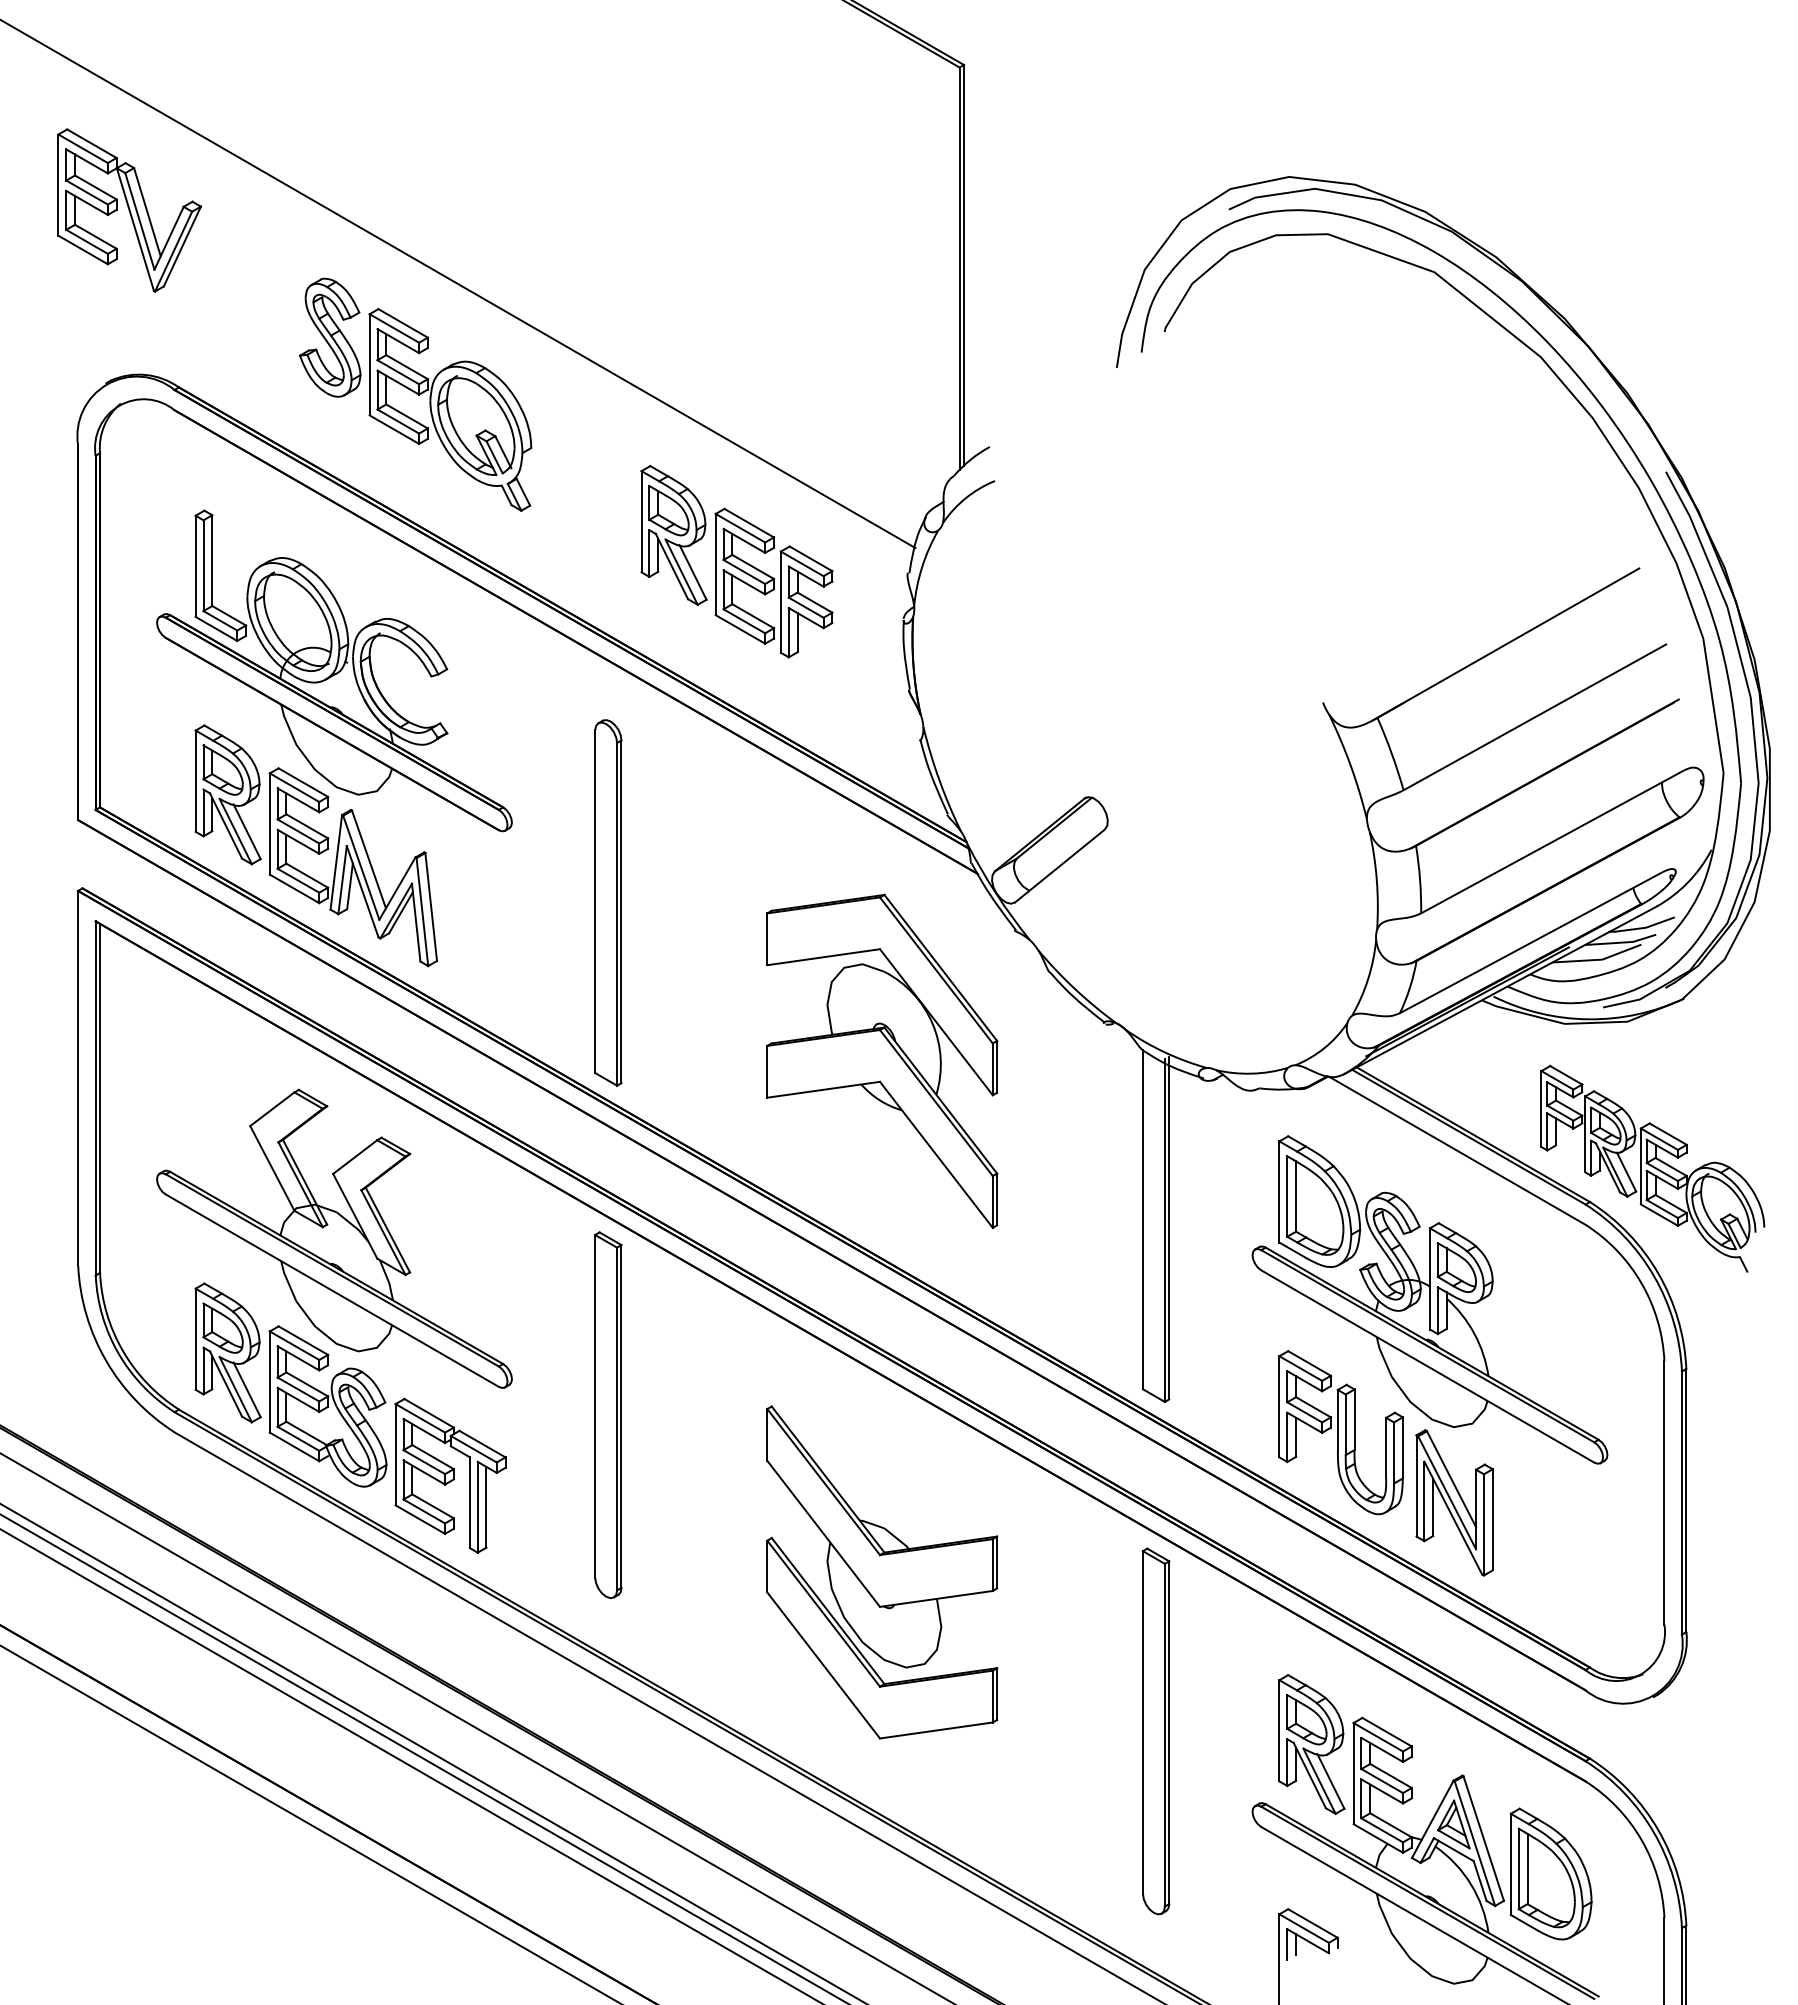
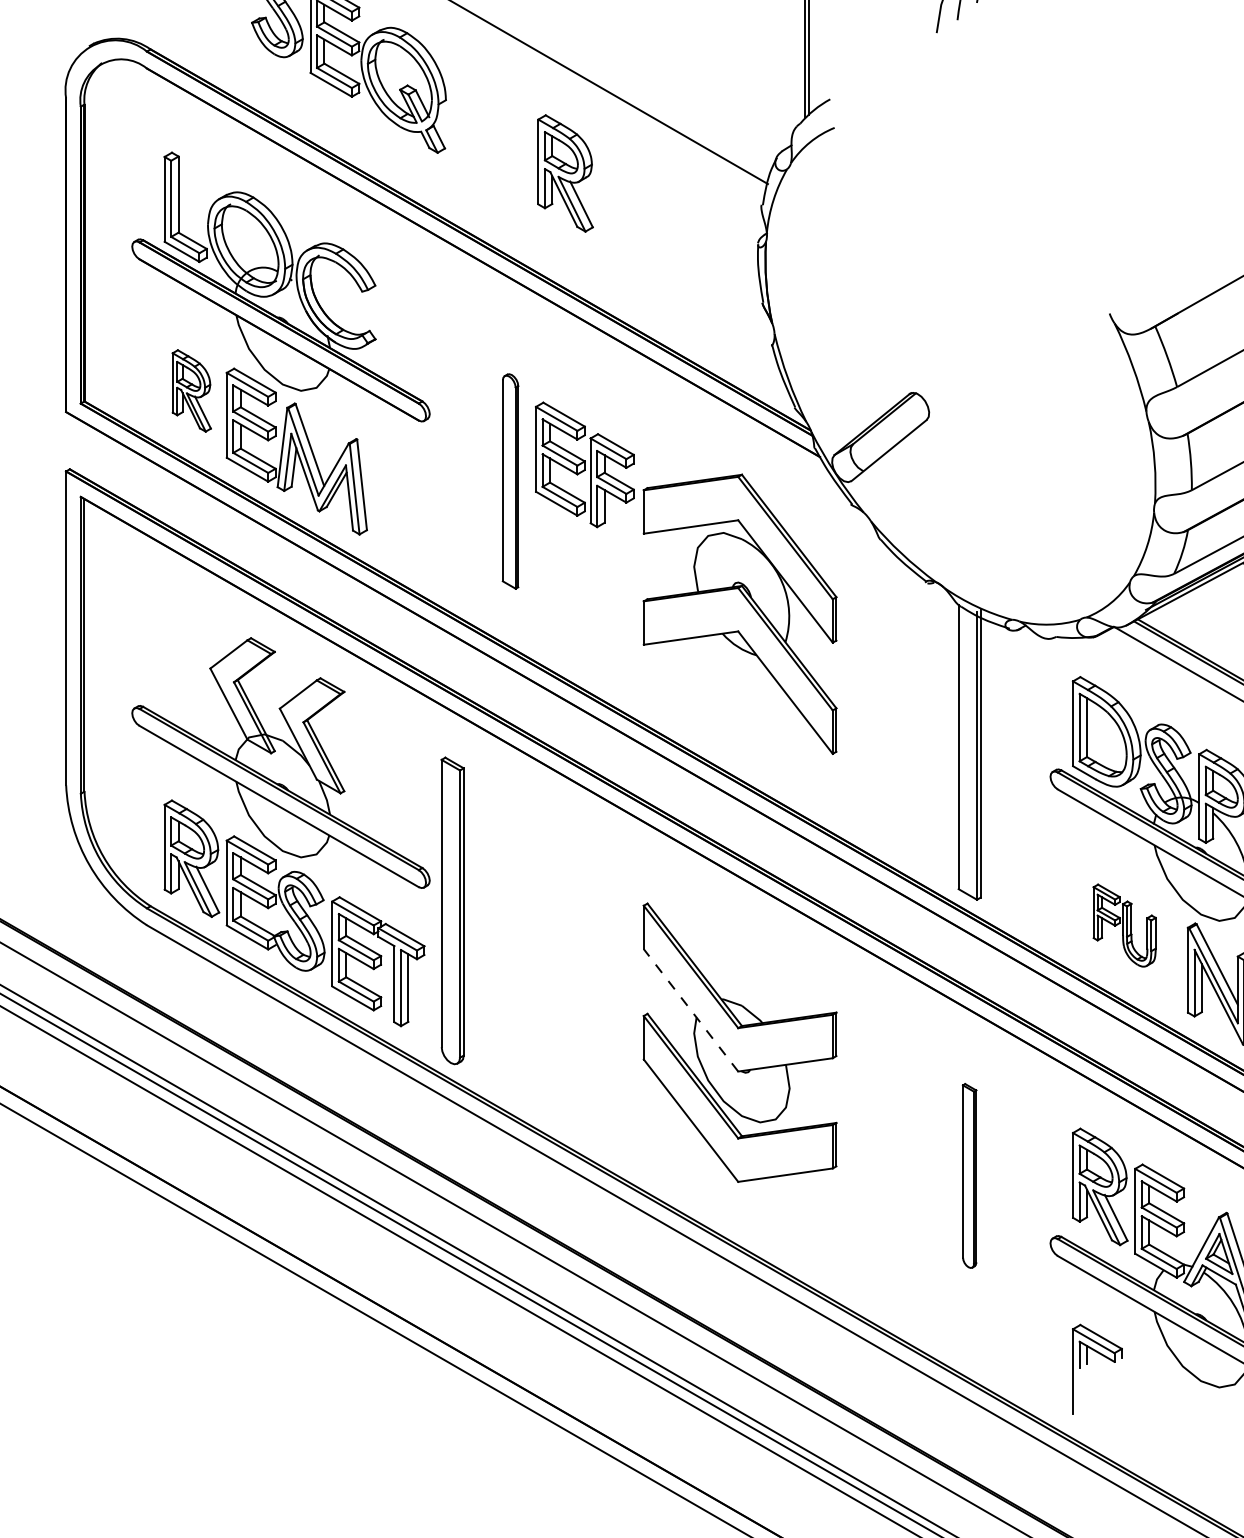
part: (773, 582) -> (584, 464), moved
part: (227, 794) -> (191, 390), size x0.7
part: (608, 902) -> (510, 481), size x0.7
part: (608, 1414) -> (452, 910), moved
part: (1340, 1432) -> (1124, 925), size x0.6
line: (823, 1533) -> (690, 1010), solid -> dashed
part: (1155, 1731) -> (969, 1176), size x0.6

